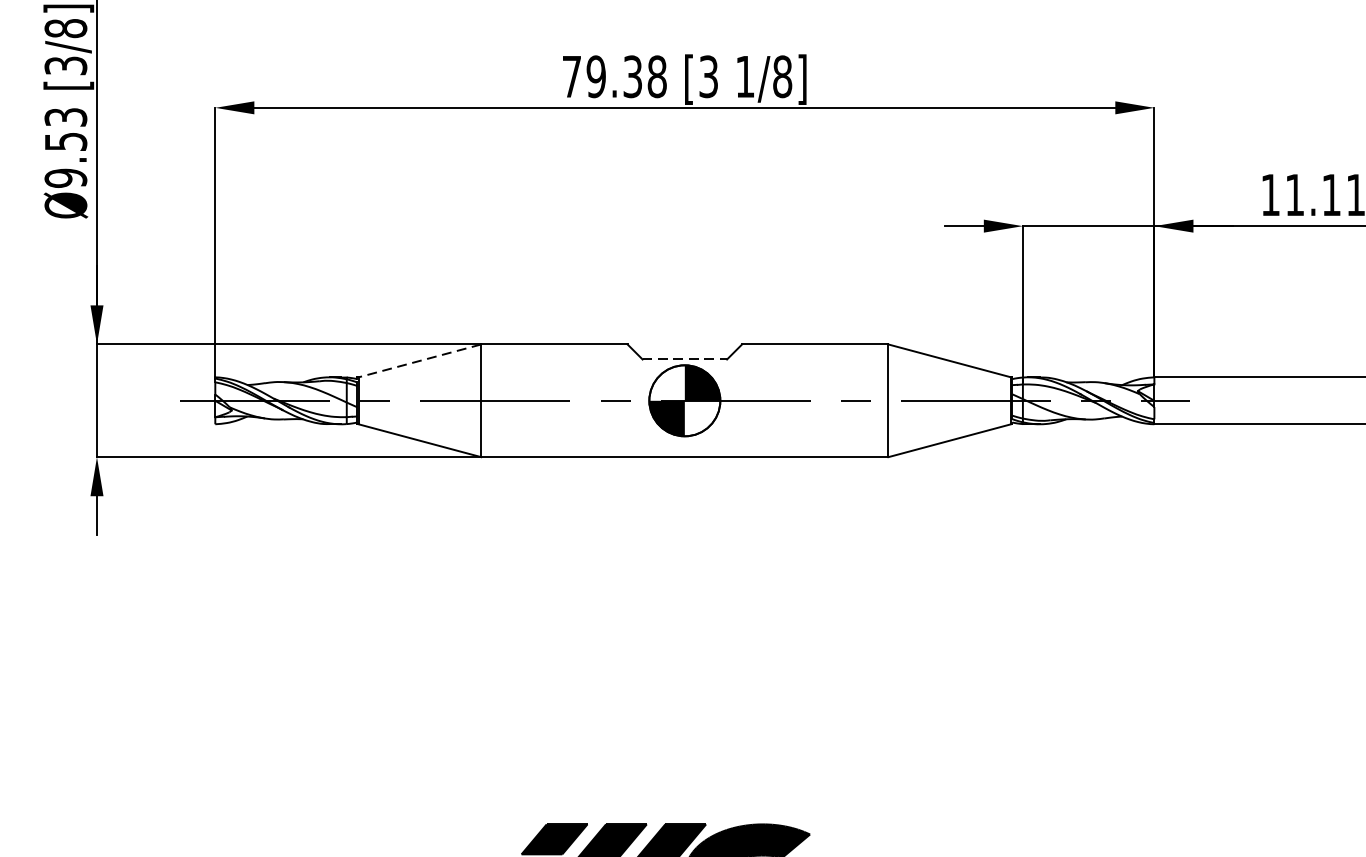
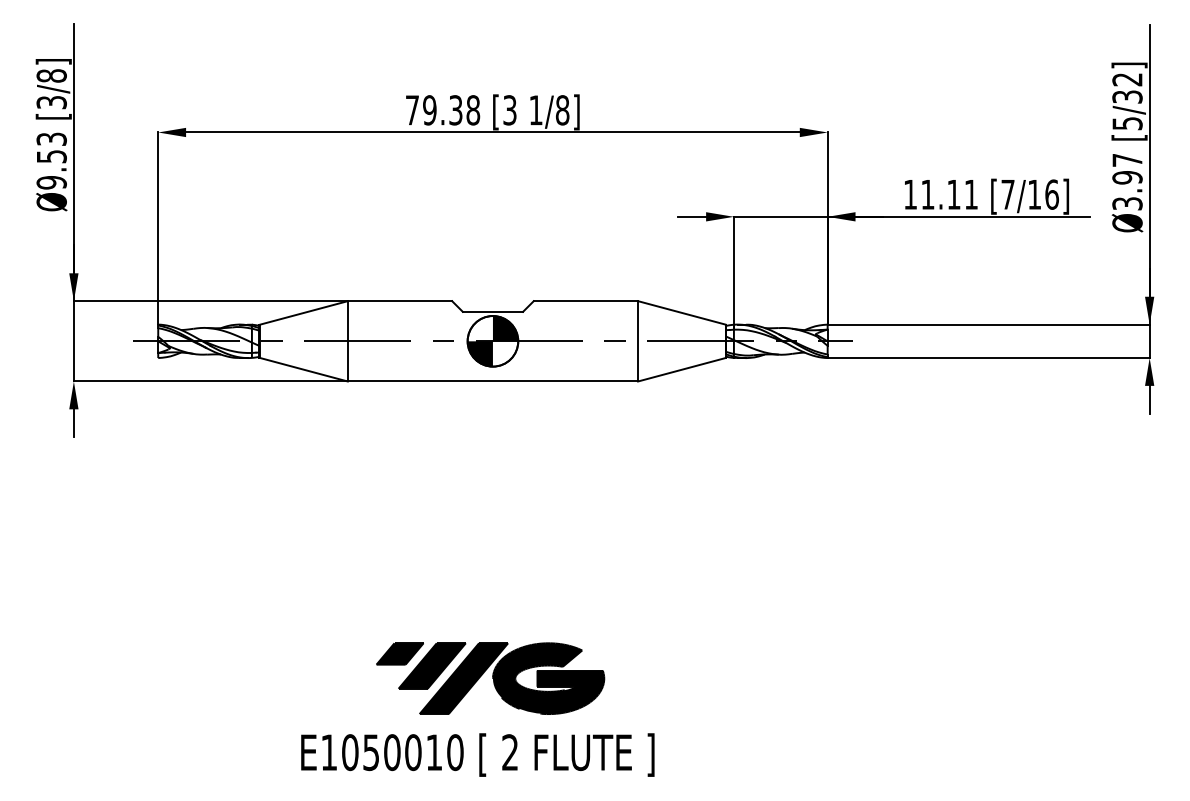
line: (685, 358) -> (493, 311), dashed -> solid
line: (419, 361) -> (303, 313), dashed -> solid

